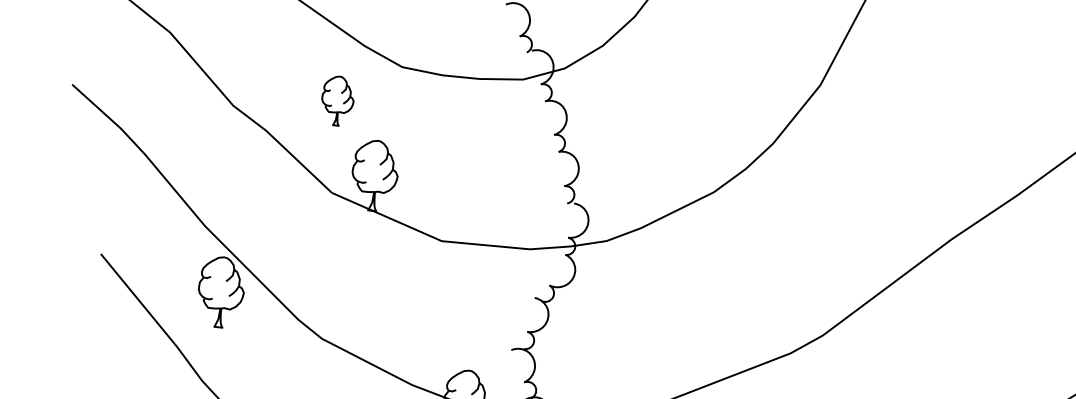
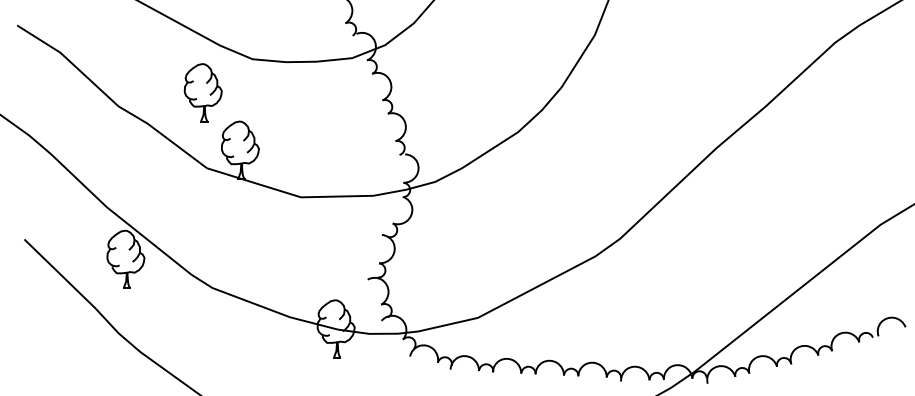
part: (337, 100) -> (202, 92), size x1.43

